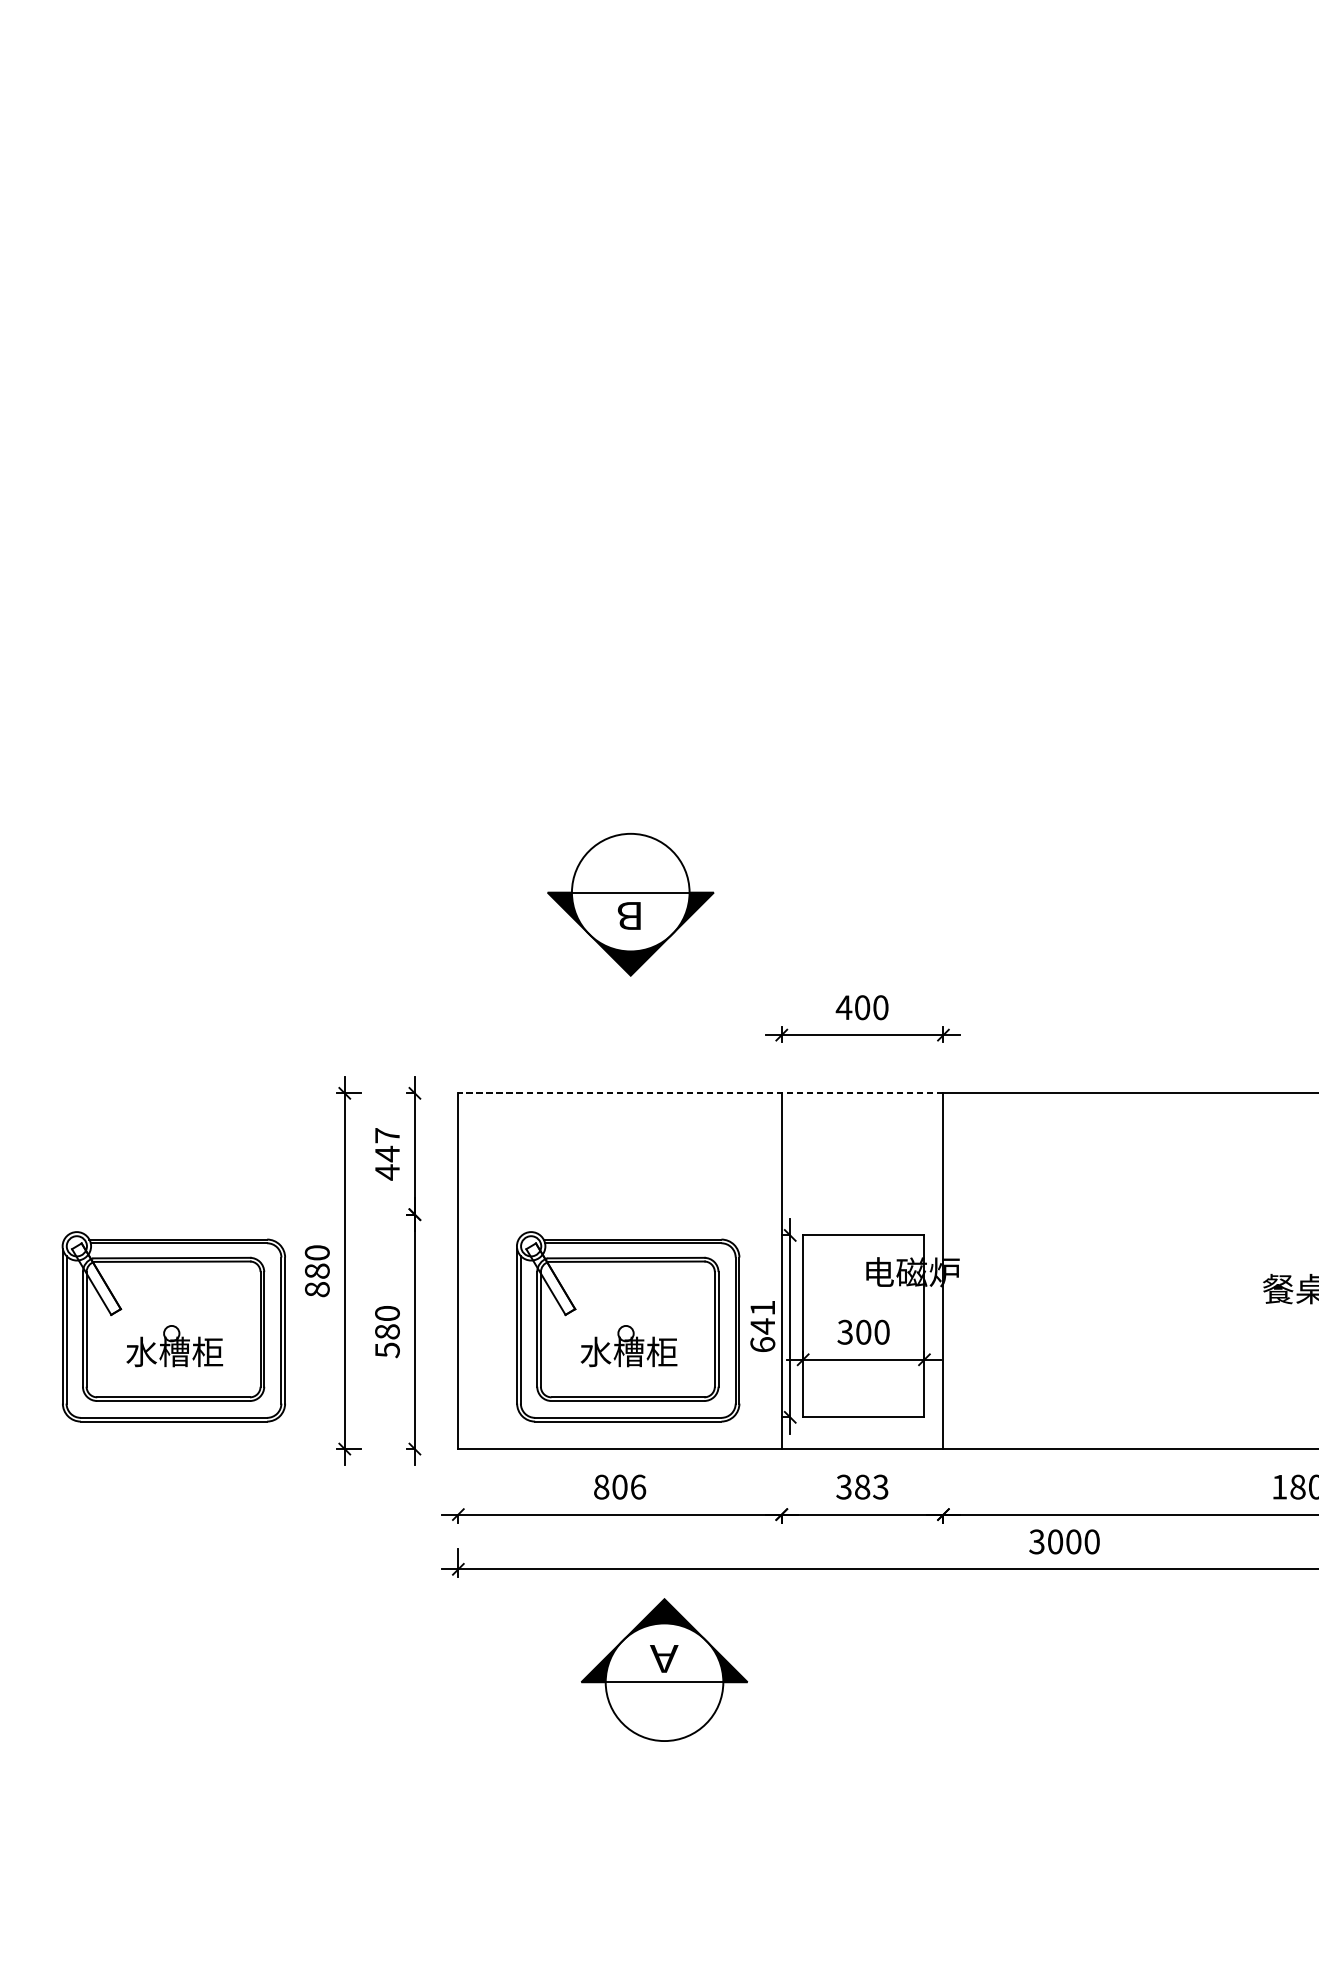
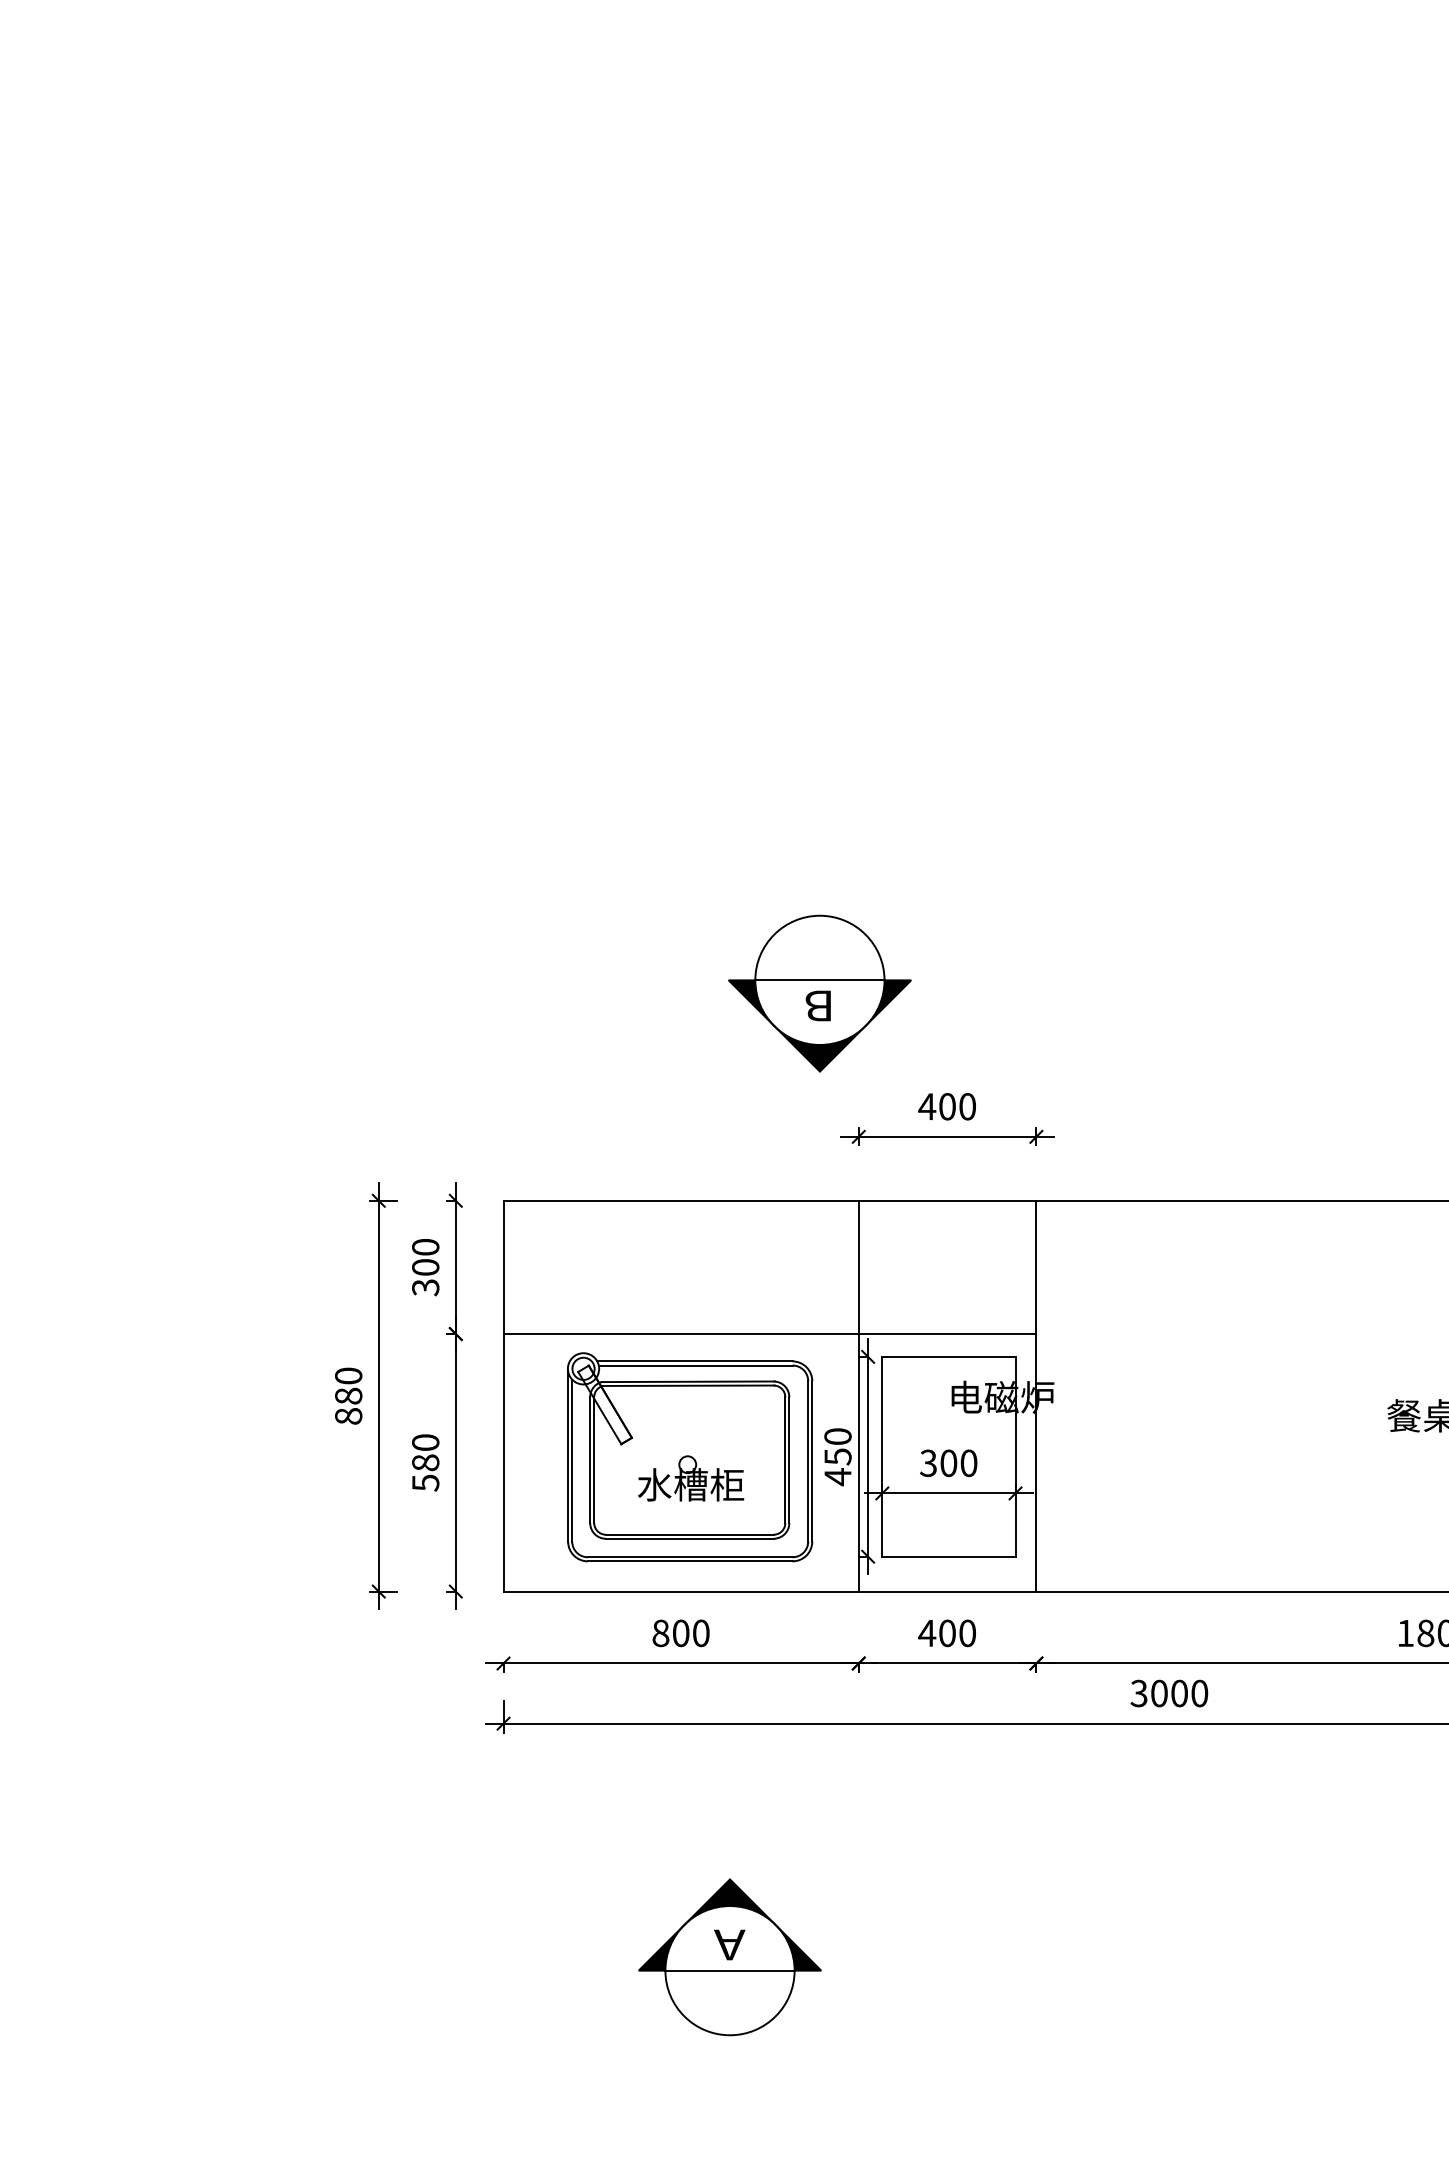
part: (630, 904) -> (819, 993), moved
line: (700, 1093) -> (769, 1200), dashed -> solid
text: (387, 1154) -> (425, 1267), 447 -> 300
line: (700, 1215) -> (769, 1334), added
part: (174, 1327) -> (191, 1457), removed
text: (762, 1327) -> (837, 1457), 641 -> 450
text: (638, 1487) -> (701, 1633), 806 -> 800
text: (861, 1487) -> (946, 1633), 383 -> 400
part: (664, 1670) -> (729, 1957), moved

